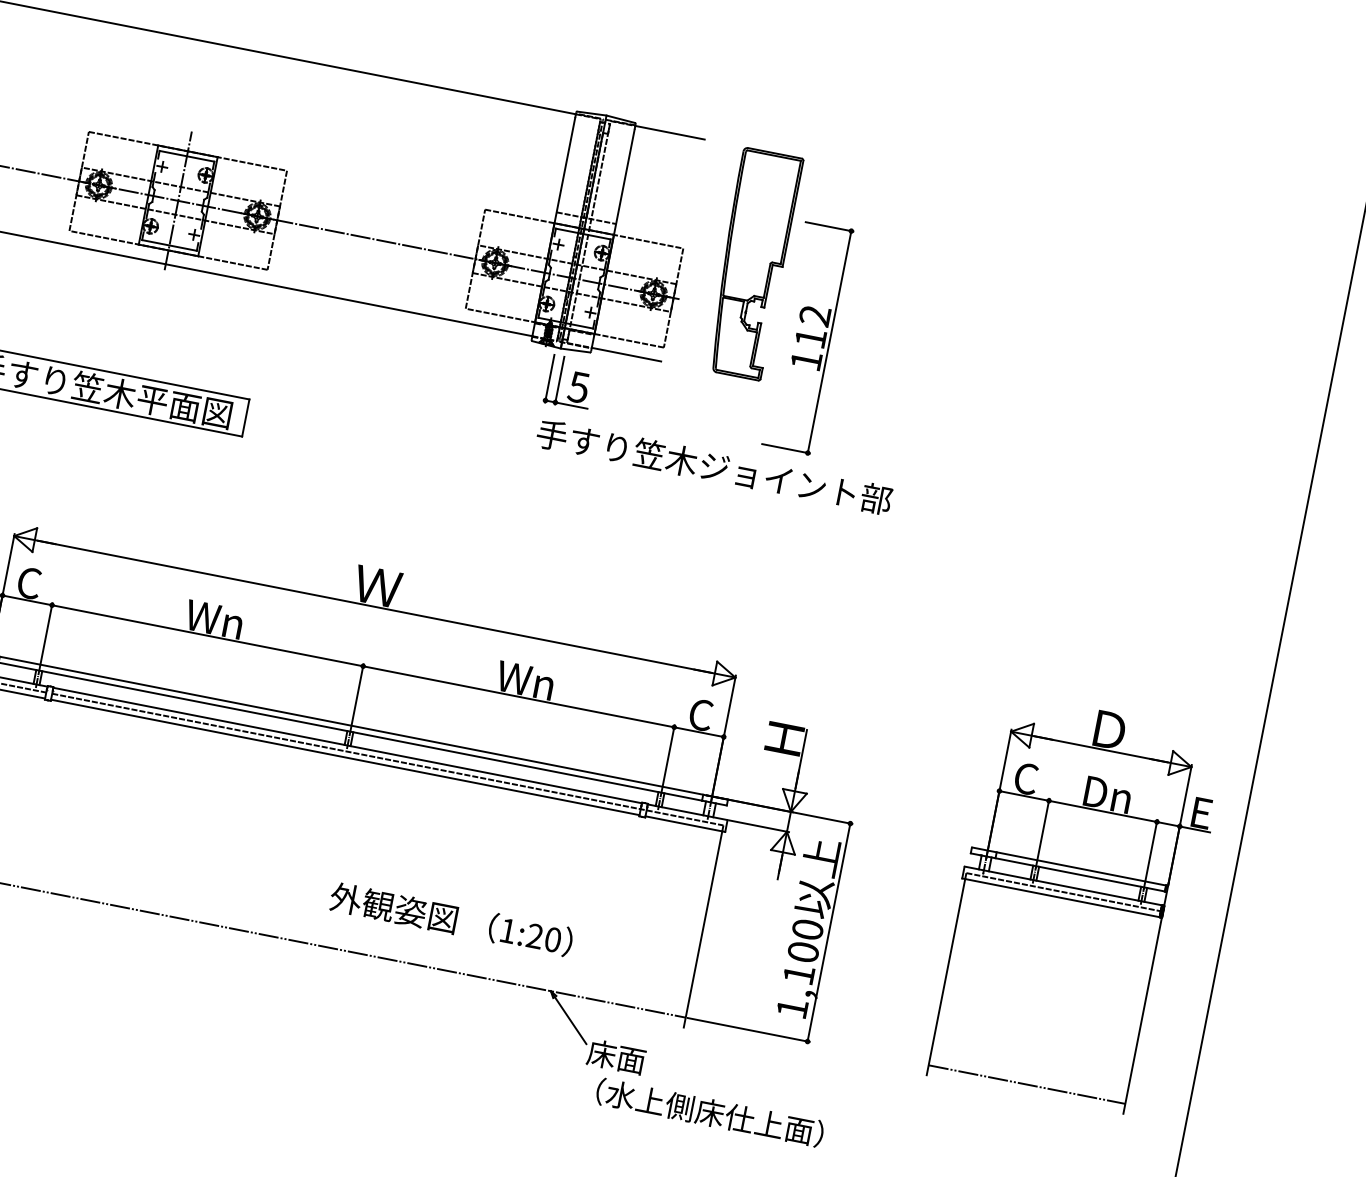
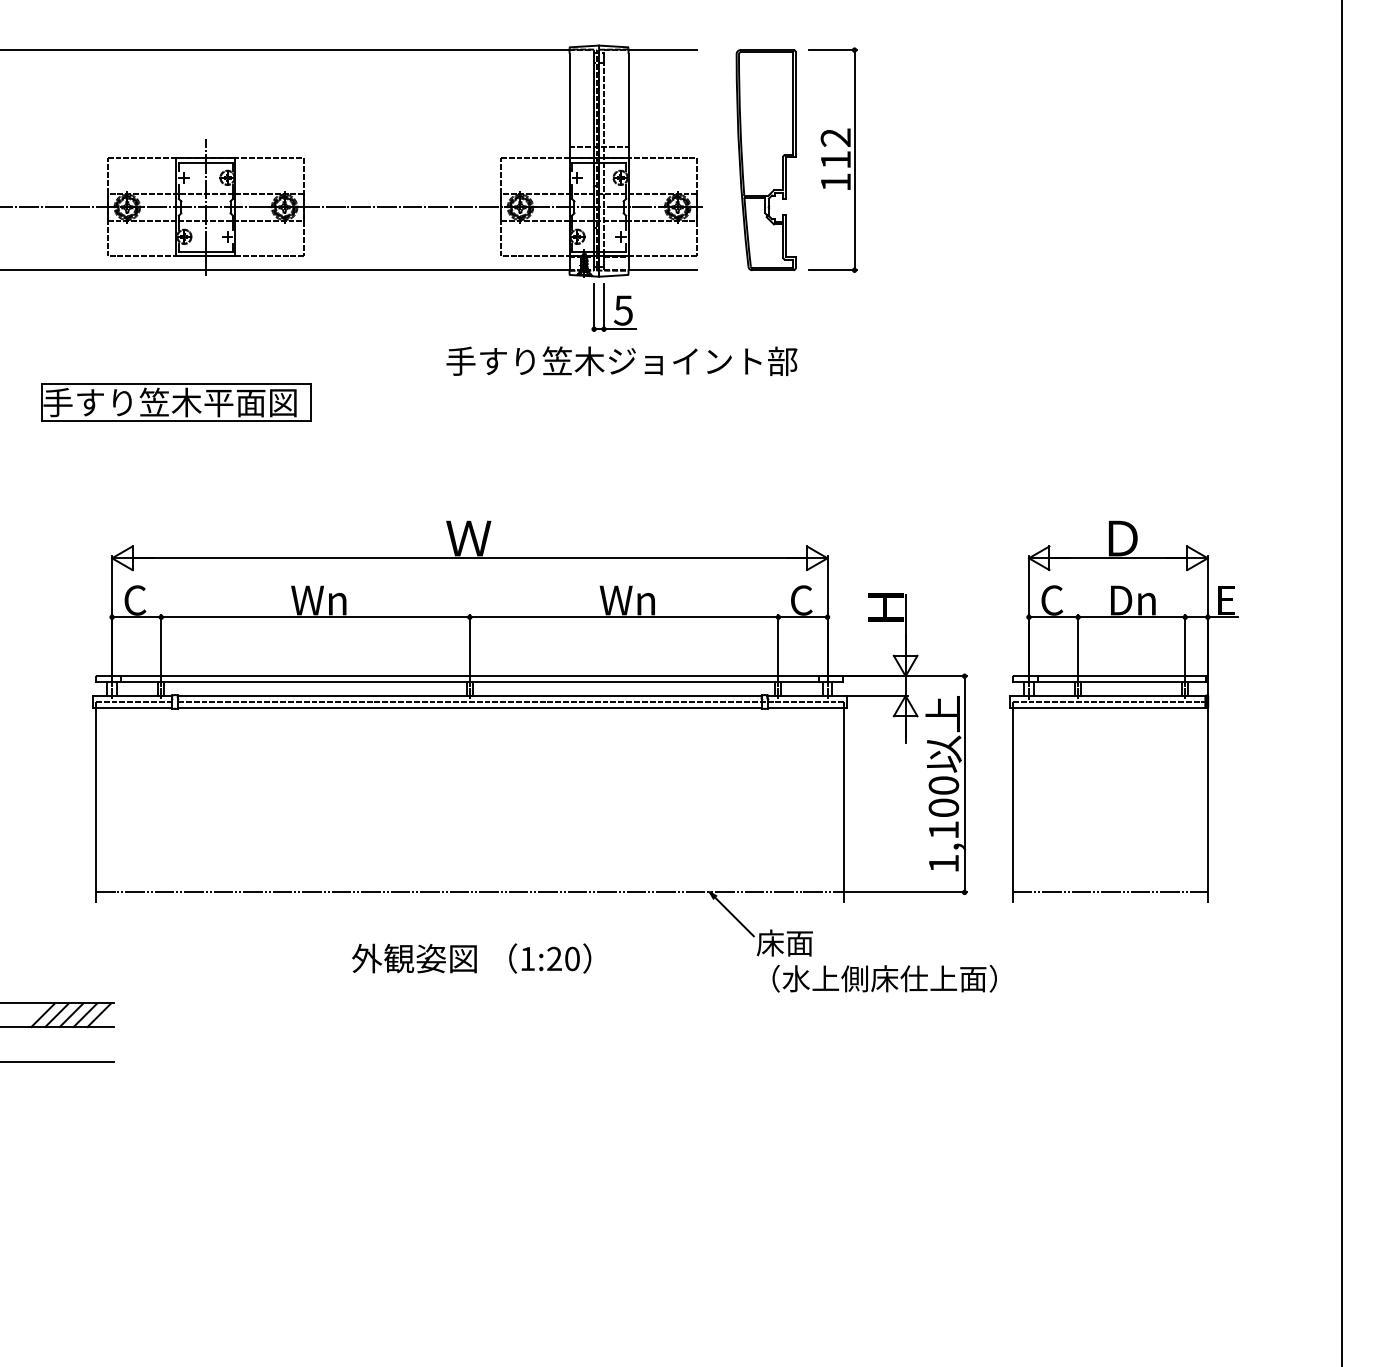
part: (807, 337) -> (832, 159), moved
text: (714, 466) -> (621, 360), moved
part: (1076, 904) -> (1123, 711), moved
text: (451, 919) -> (471, 958), moved

